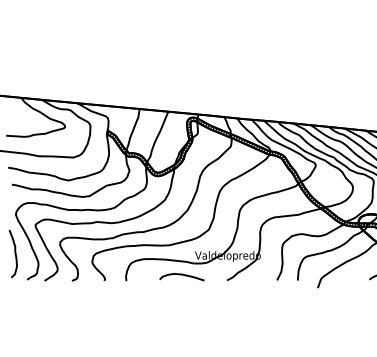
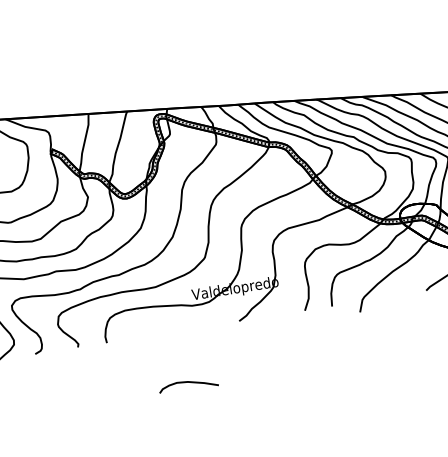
curve: (181, 275) -> (187, 383), moved

